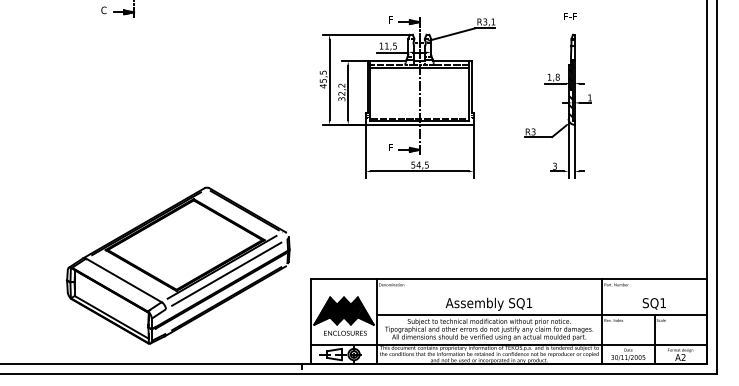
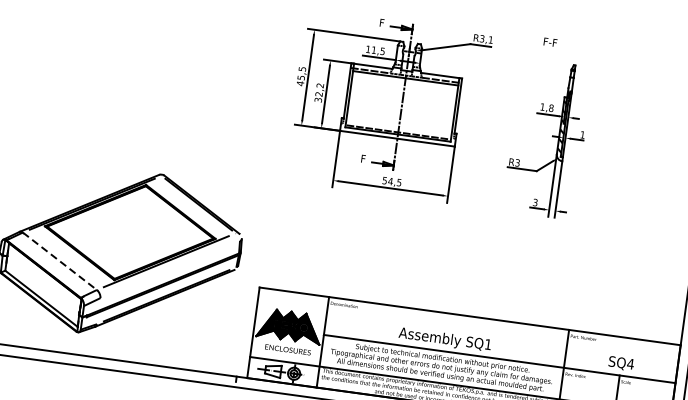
text: (570, 16) -> (550, 42), moved
line: (226, 273) -> (170, 268), removed
line: (123, 280) -> (59, 261), solid -> dashed
text: (663, 302) -> (631, 363), SQ1 -> SQ4

